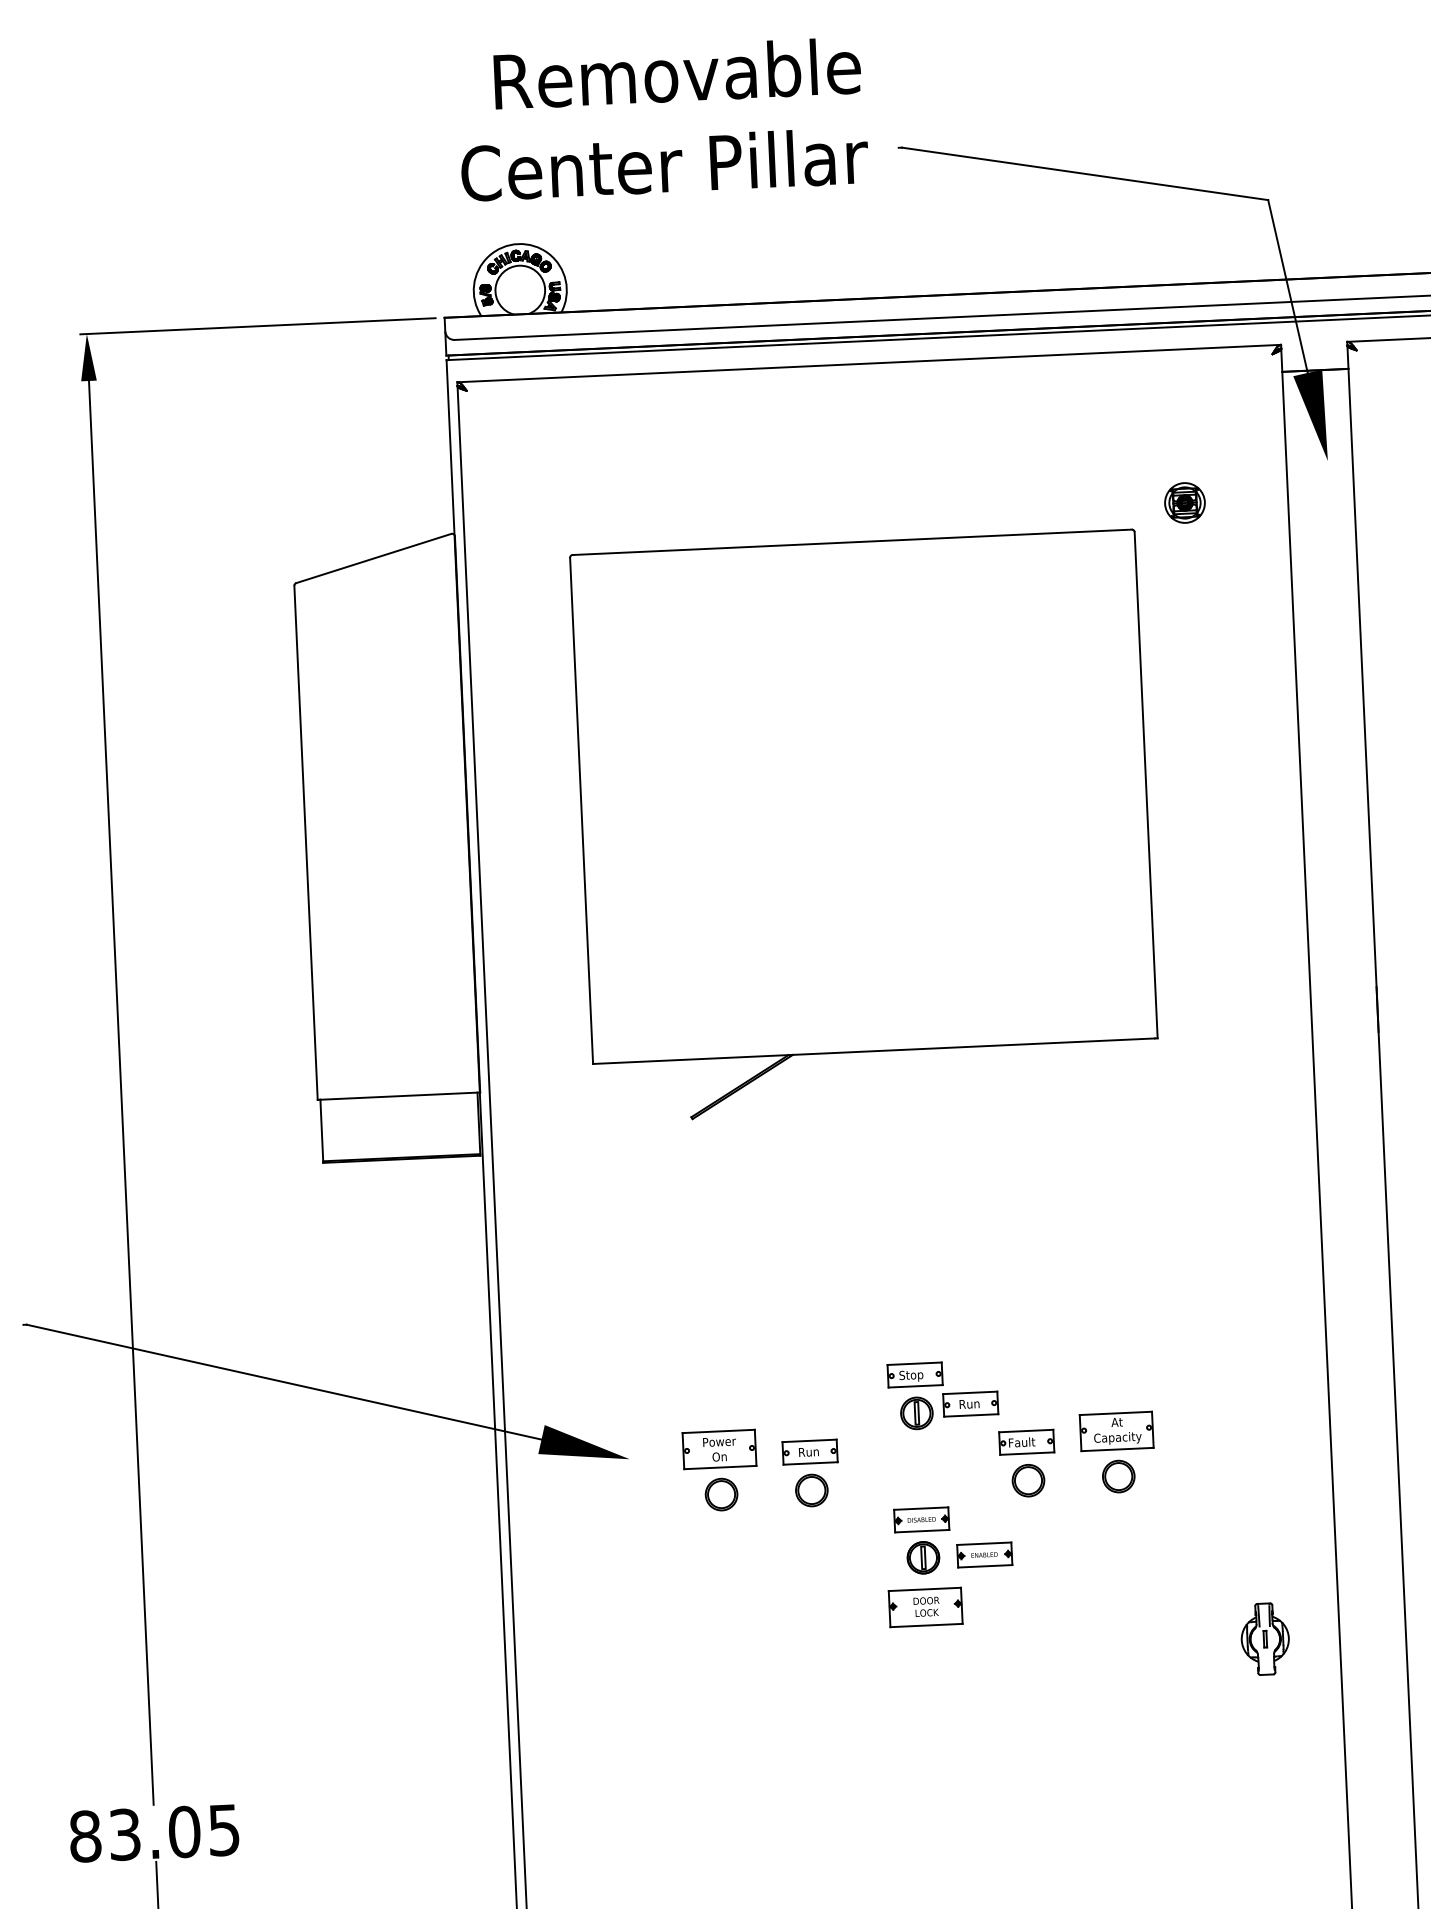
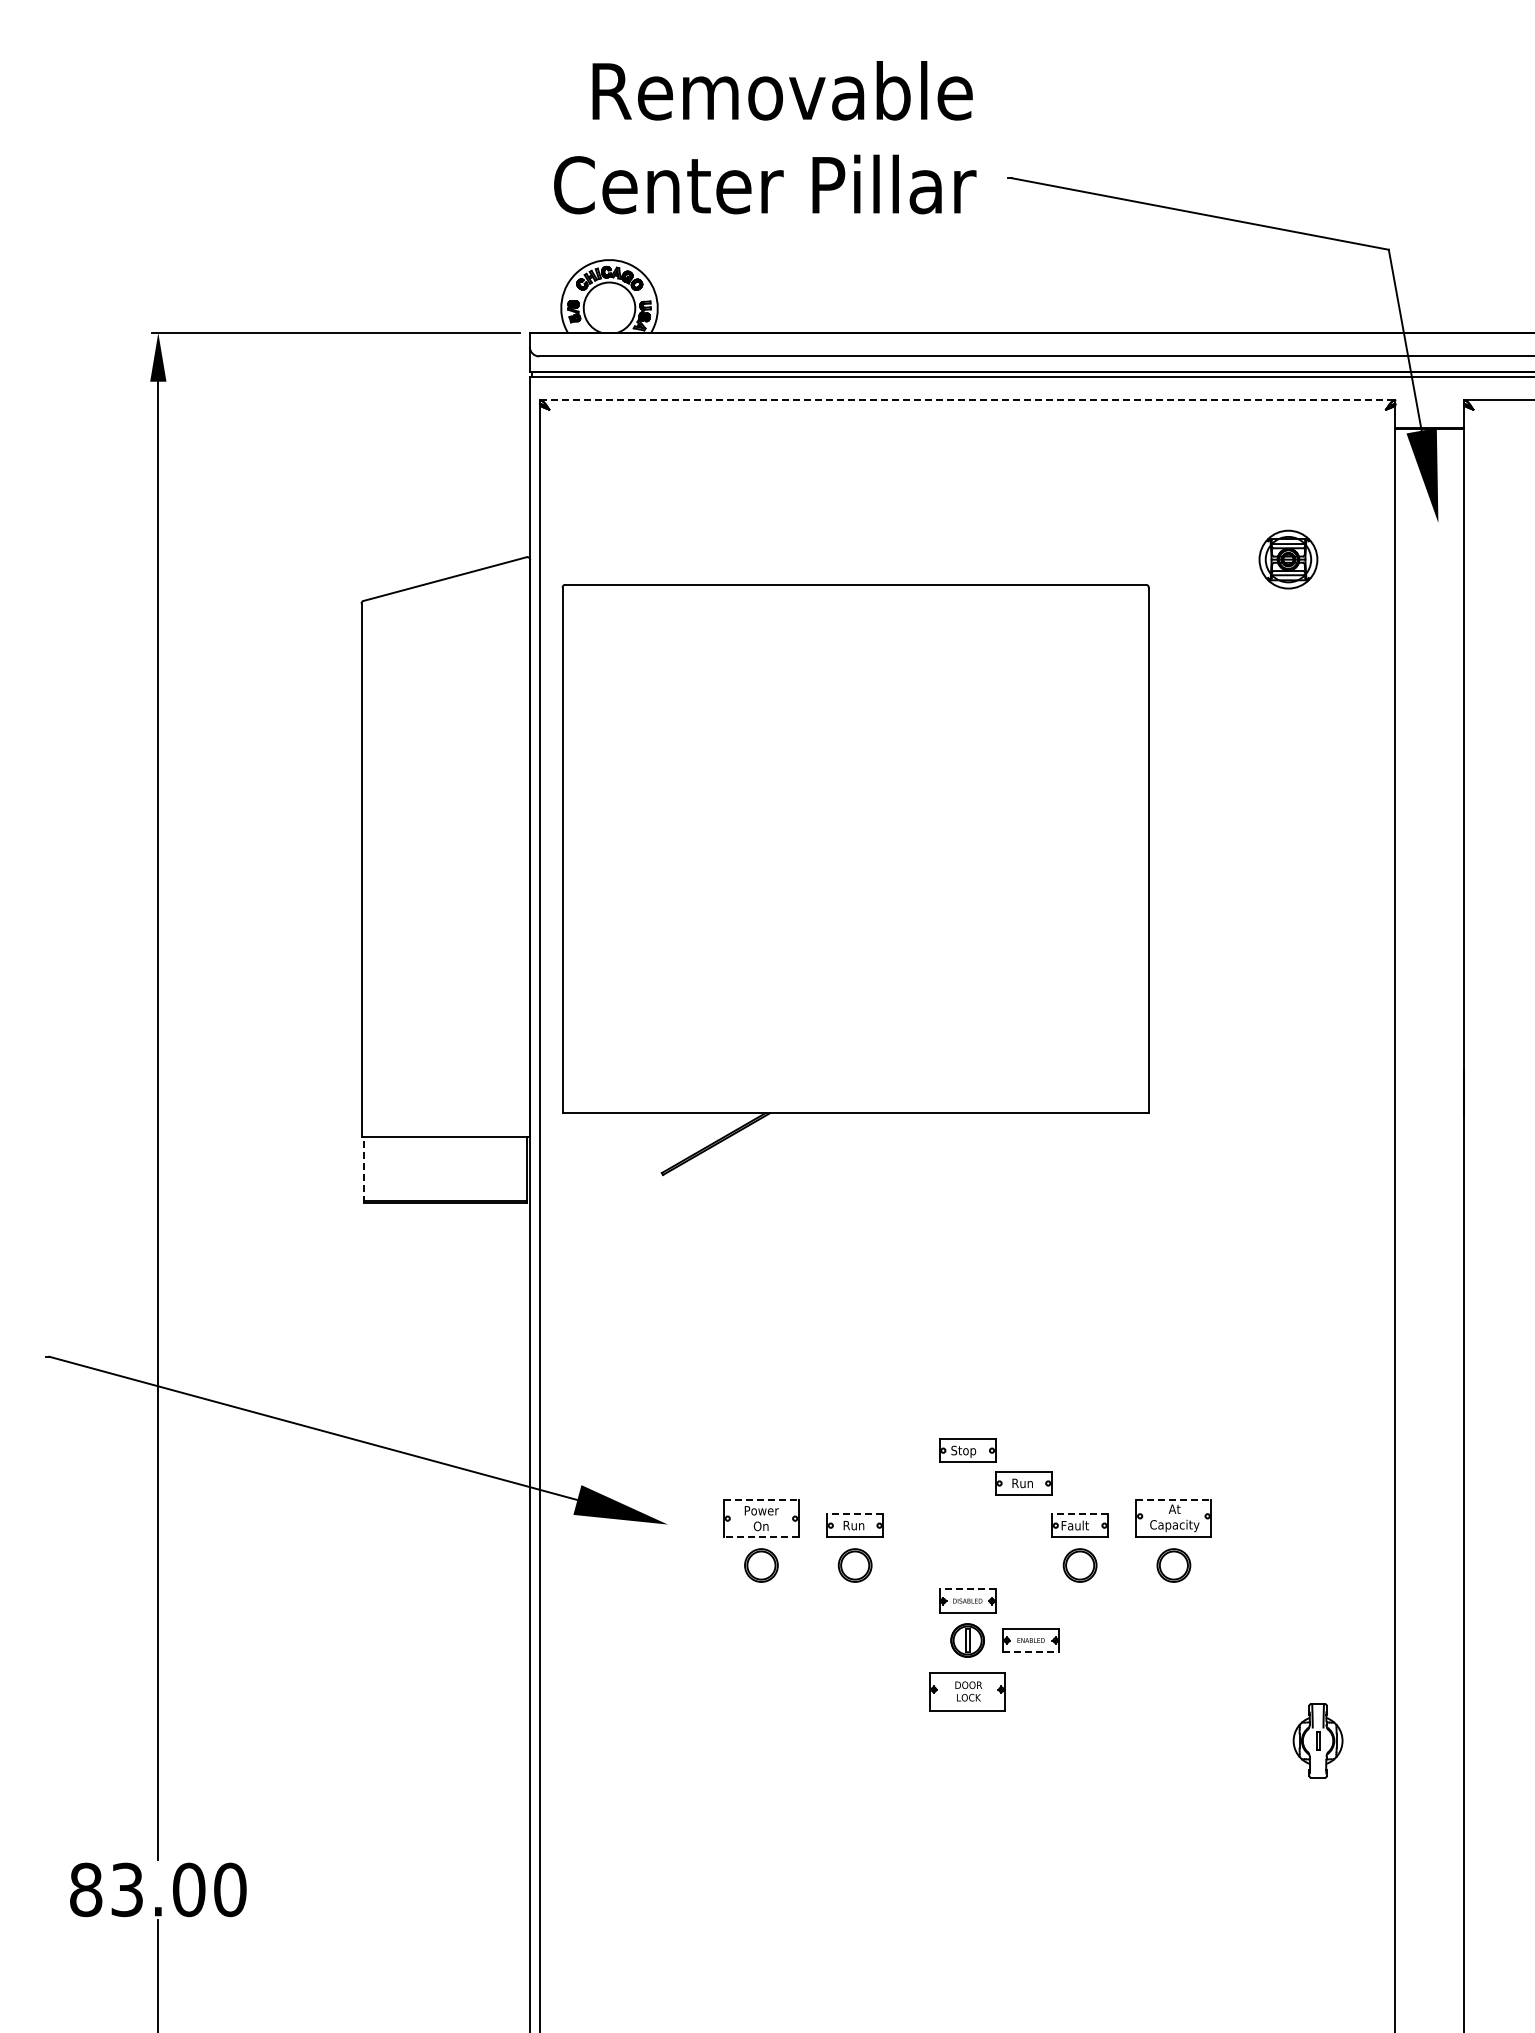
line: (869, 363) -> (967, 400), solid -> dashed
part: (1184, 502) -> (1287, 559), size x1.4
part: (865, 827) -> (855, 880), moved
line: (322, 1131) -> (364, 1170), solid -> dashed
line: (1116, 1412) -> (1174, 1499), solid -> dashed
part: (916, 1413) -> (967, 1490), removed
line: (1025, 1430) -> (1079, 1513), solid -> dashed
line: (718, 1431) -> (761, 1499), solid -> dashed
line: (808, 1440) -> (854, 1513), solid -> dashed
line: (719, 1467) -> (760, 1537), solid -> dashed
line: (921, 1508) -> (967, 1589), solid -> dashed
line: (985, 1566) -> (1031, 1652), solid -> dashed
text: (224, 1829) -> (230, 1889), 83.05 -> 83.00

